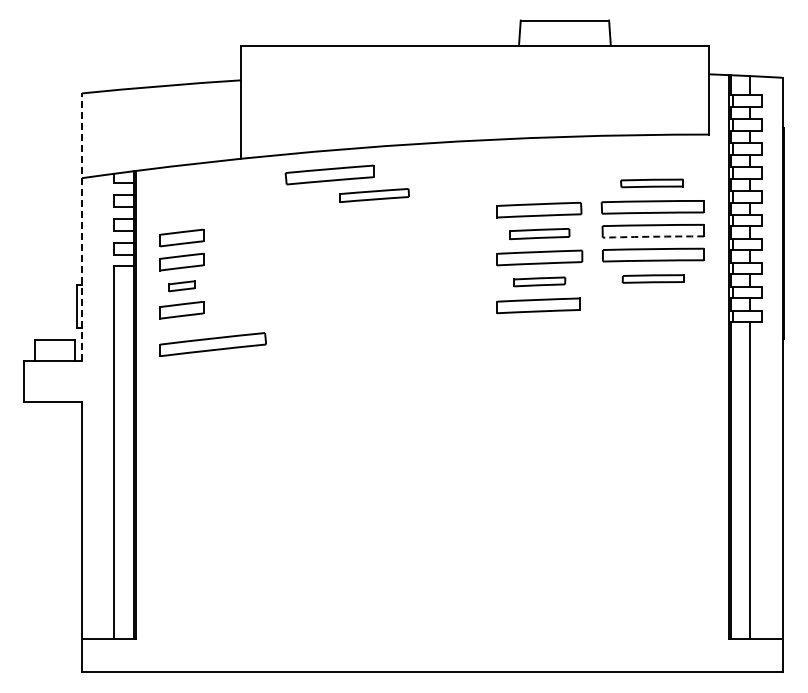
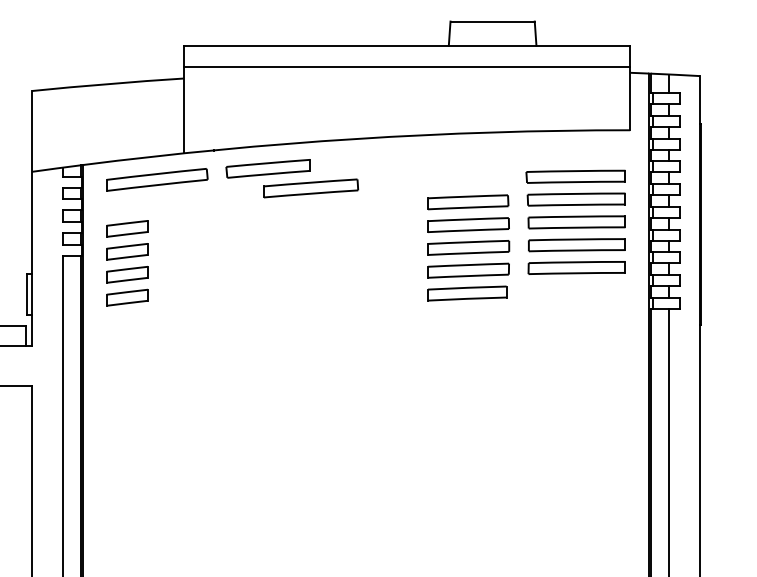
line: (475, 68) -> (407, 67), added
part: (651, 183) -> (575, 176), size x1.67
part: (374, 195) -> (311, 188), size x1.43
line: (81, 227) -> (31, 218), dashed -> solid
part: (539, 233) -> (468, 224), size x1.43
arc: (653, 236) -> (577, 227), dashed -> solid
part: (652, 278) -> (576, 267), size x1.67
part: (539, 281) -> (468, 270), size x1.67
part: (181, 286) -> (127, 275), size x1.67
part: (212, 344) -> (156, 179), moved

